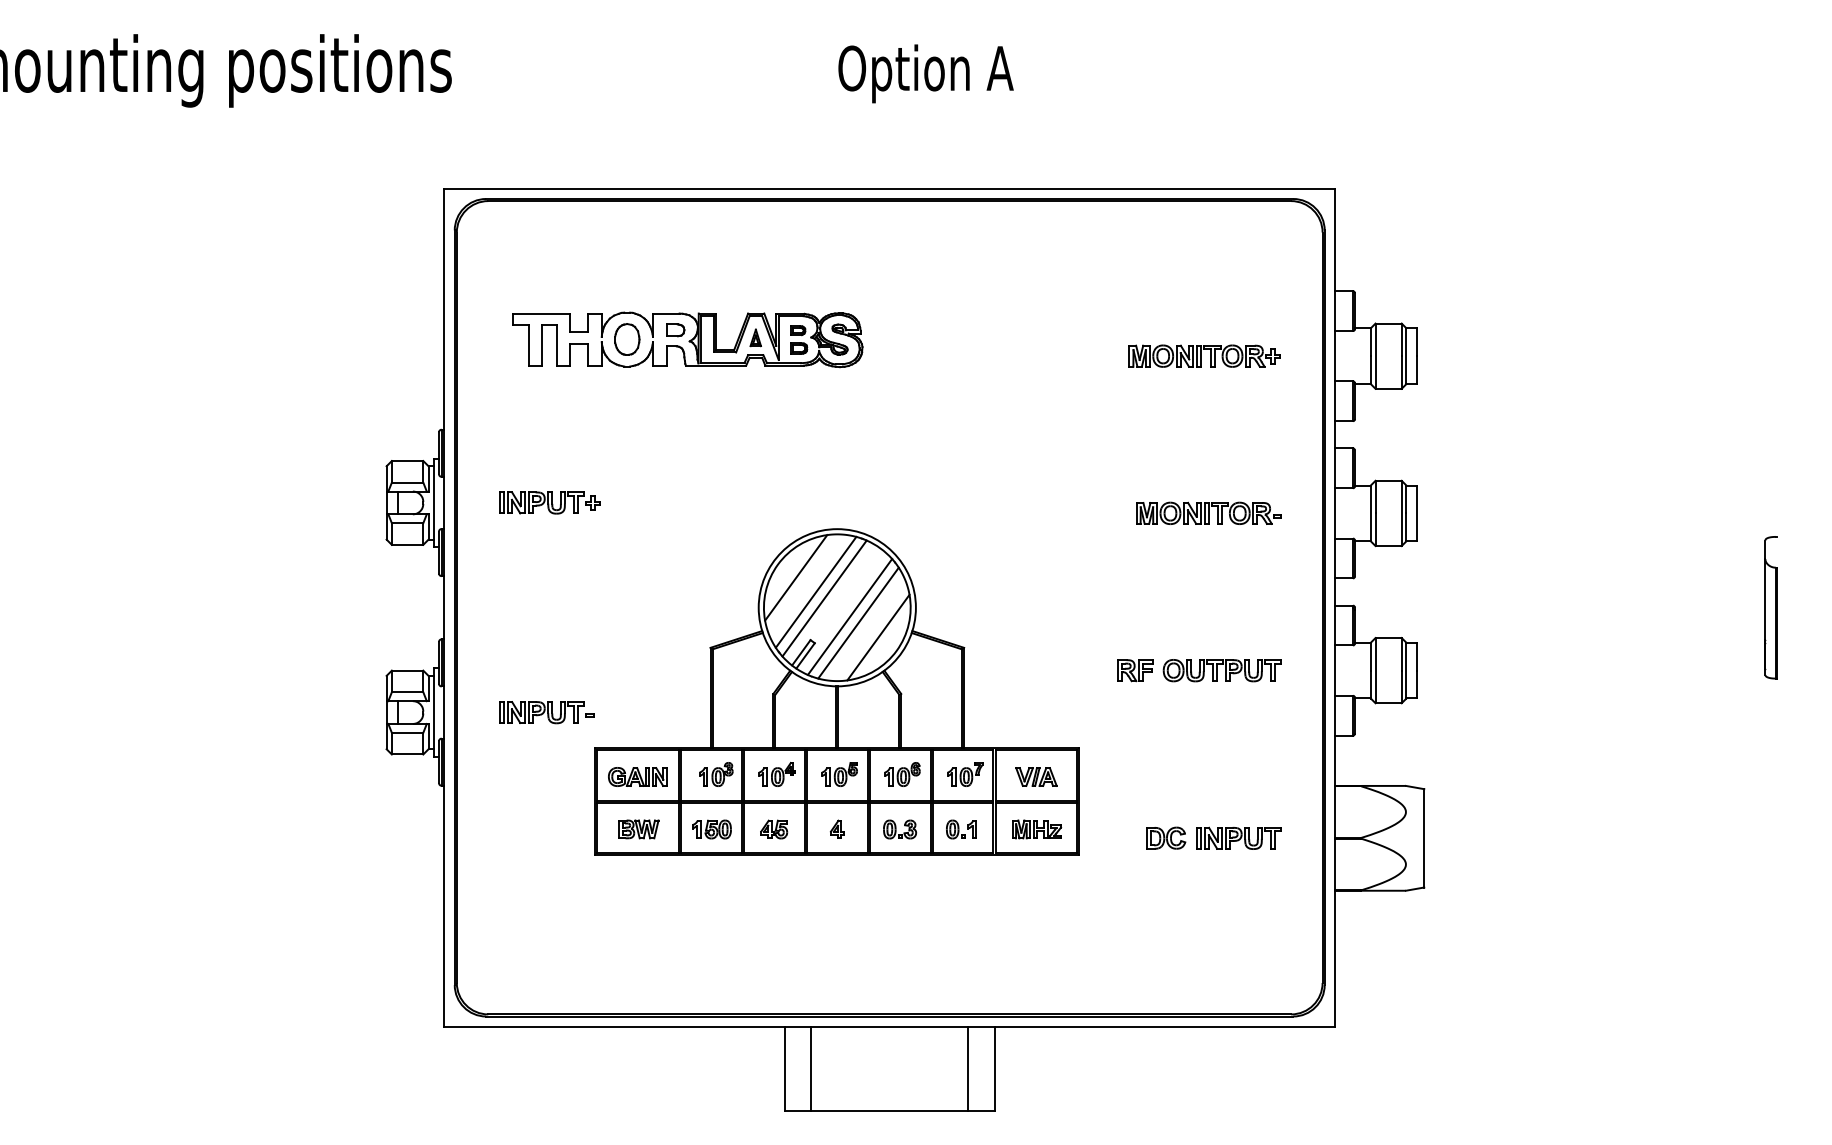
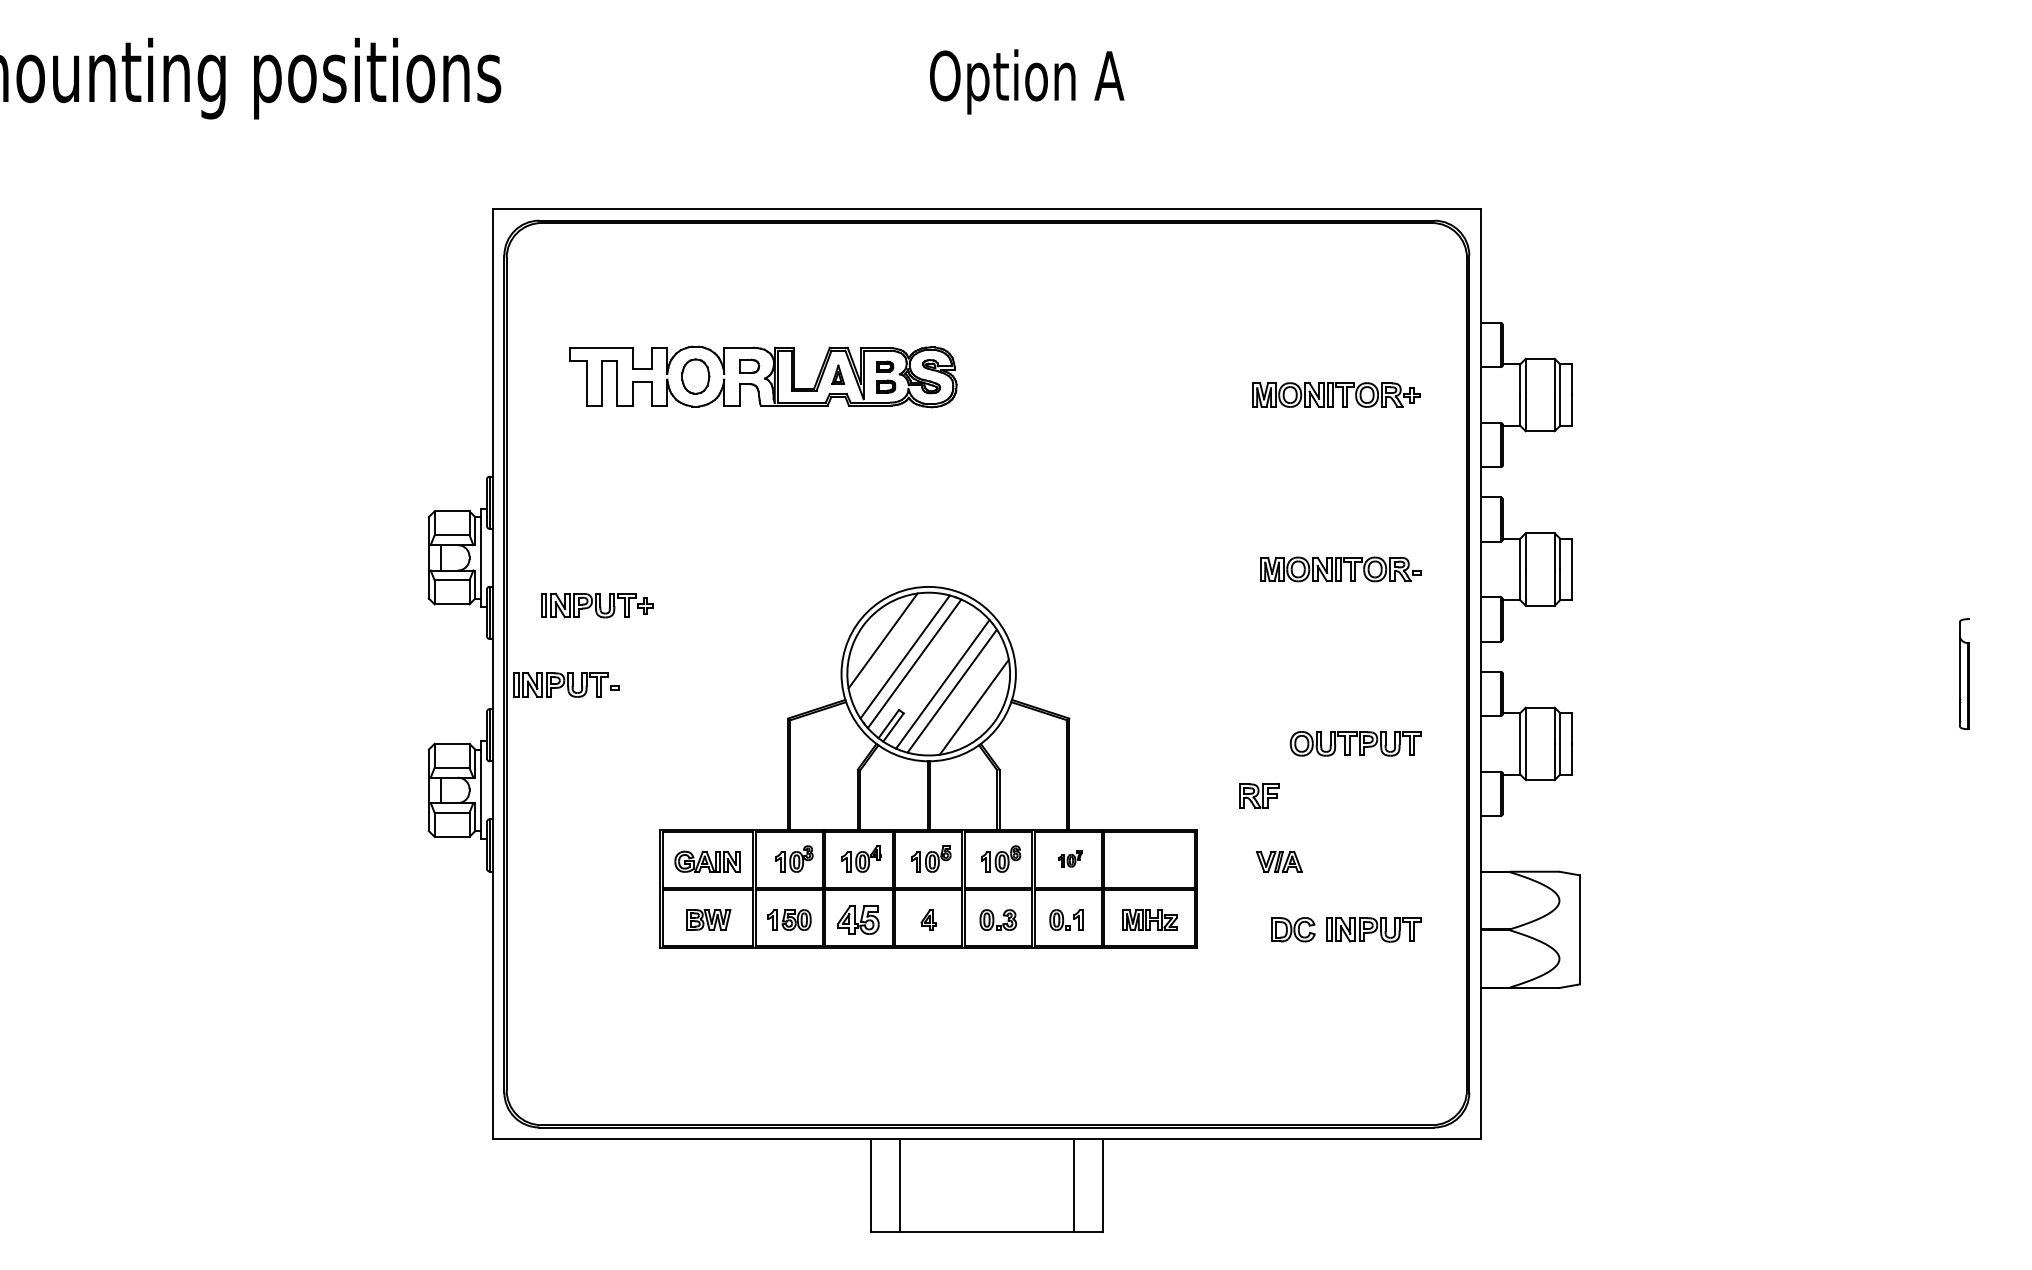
part: (549, 502) -> (597, 605), moved
part: (1770, 607) -> (1963, 673), size x0.7
part: (1135, 670) -> (1259, 795), moved
part: (546, 712) -> (566, 684), moved
part: (965, 774) -> (1070, 859), size x0.6
part: (1036, 776) -> (1279, 861), moved
part: (774, 829) -> (859, 920), size x1.4

